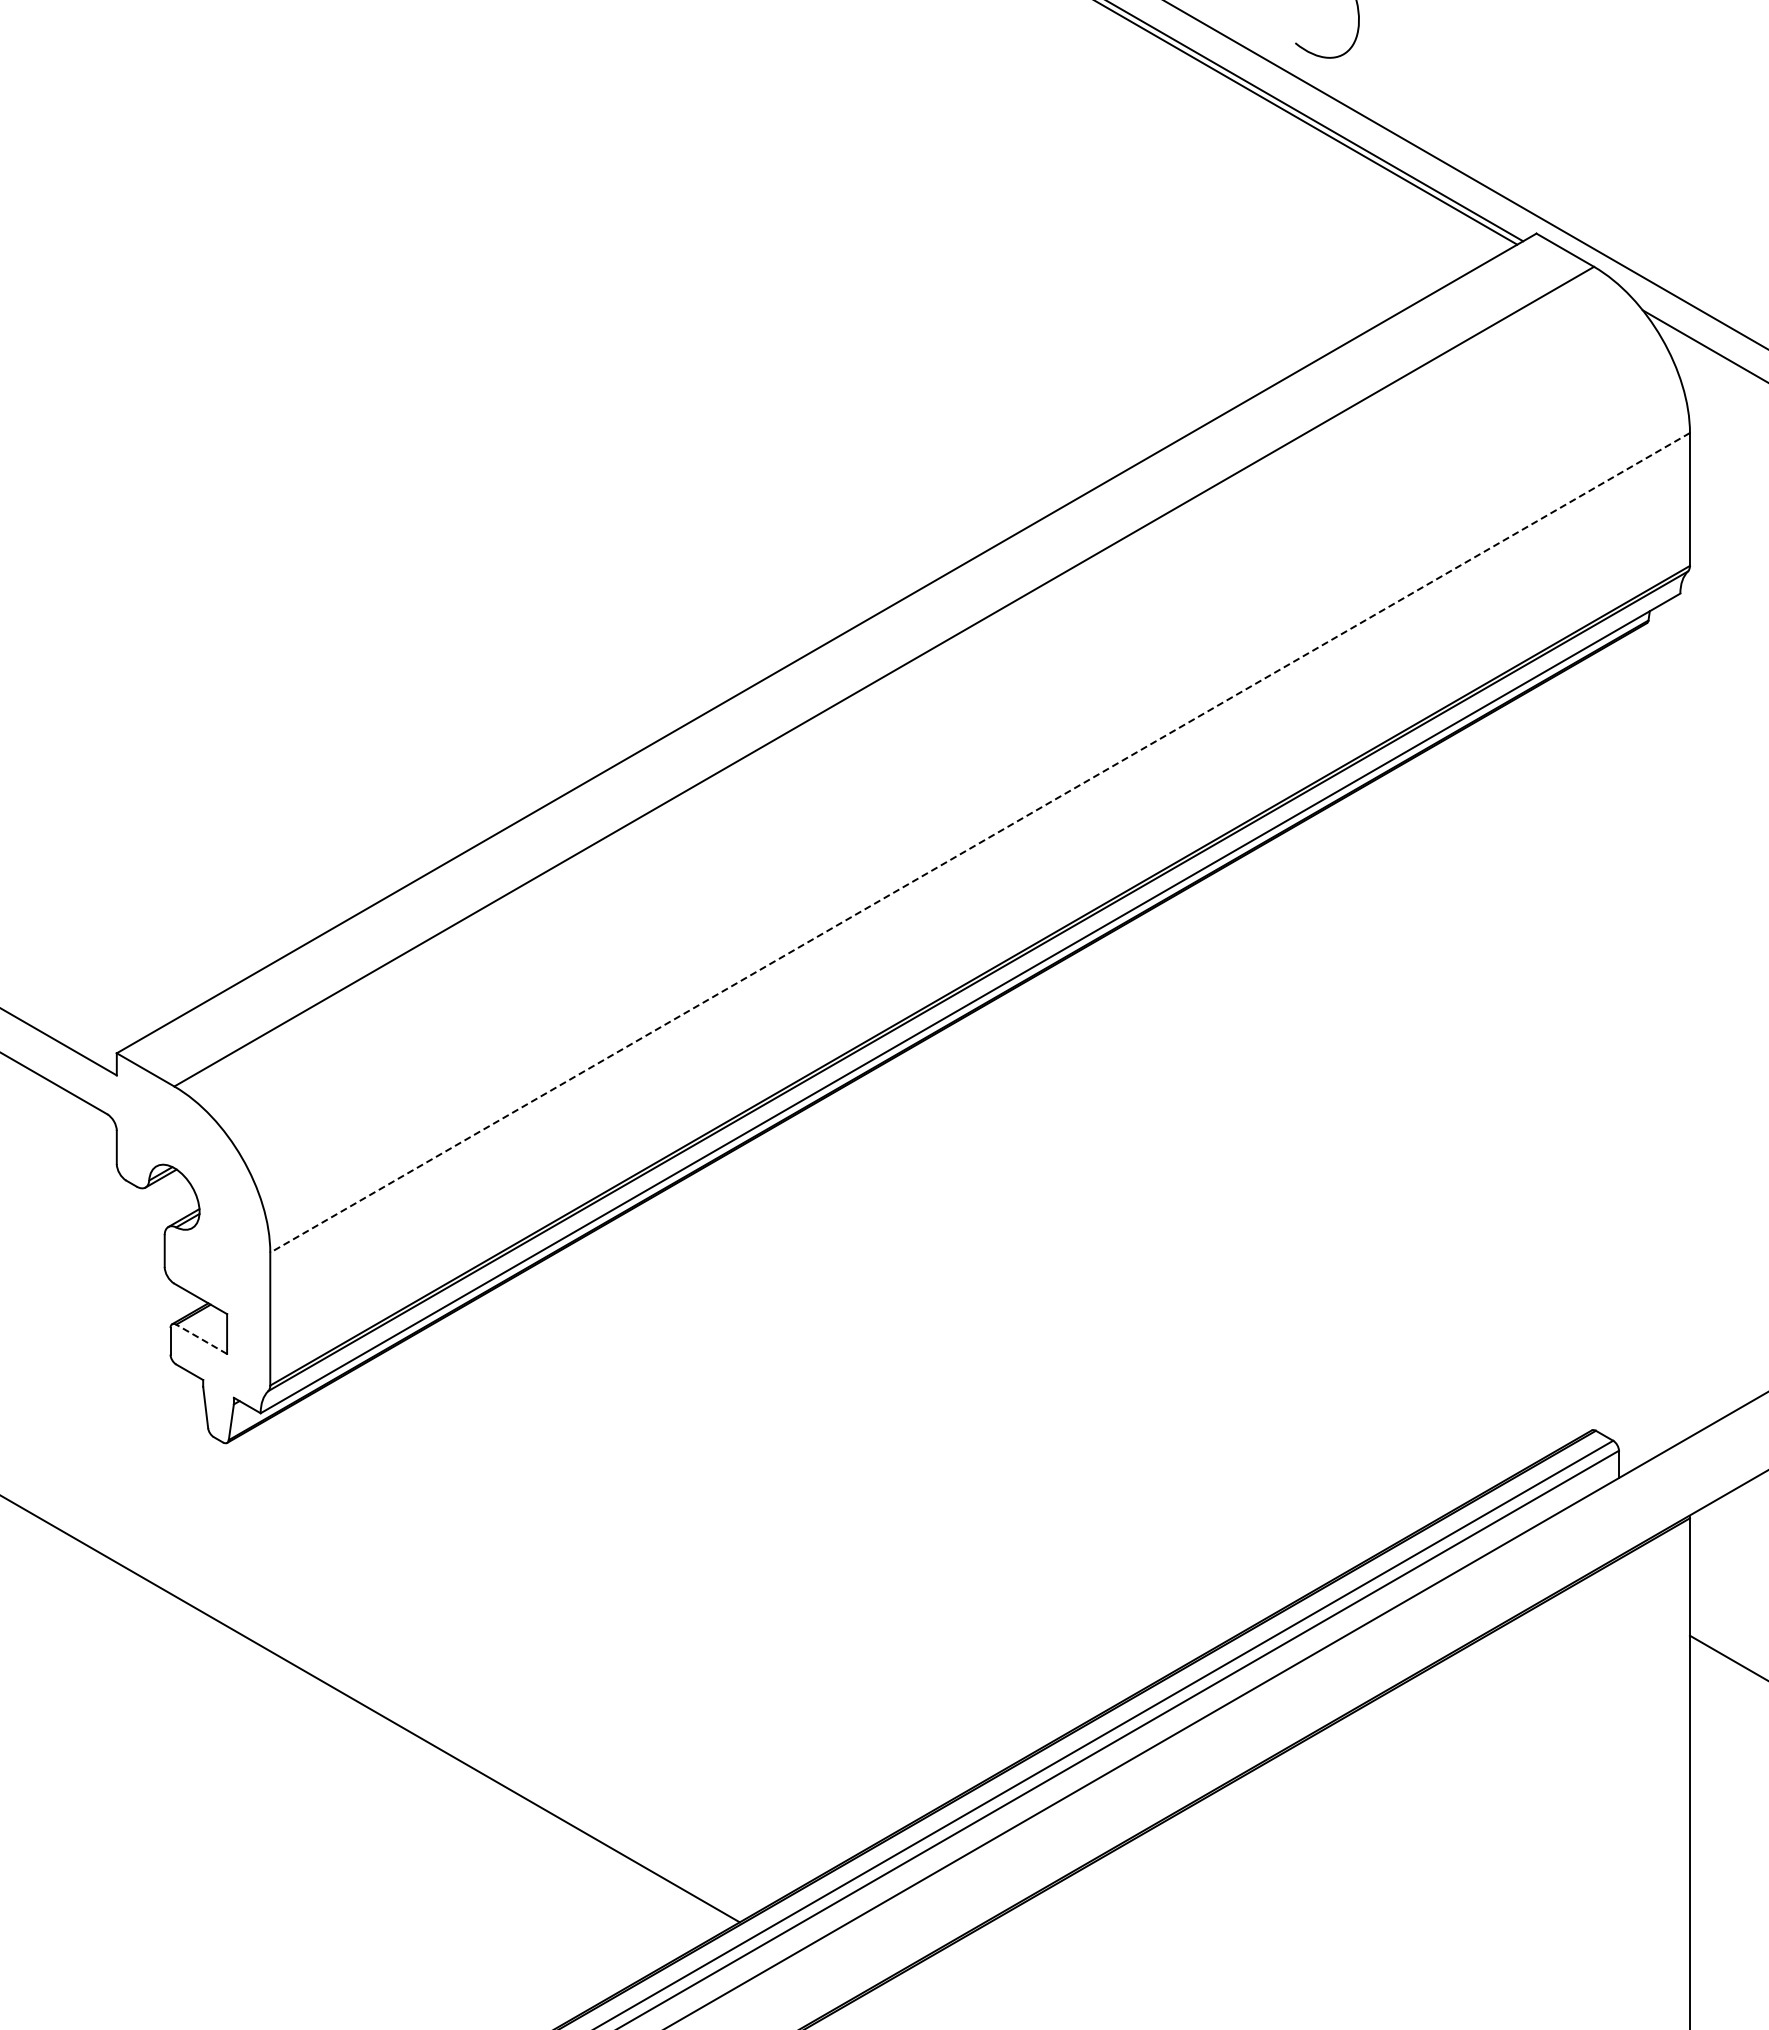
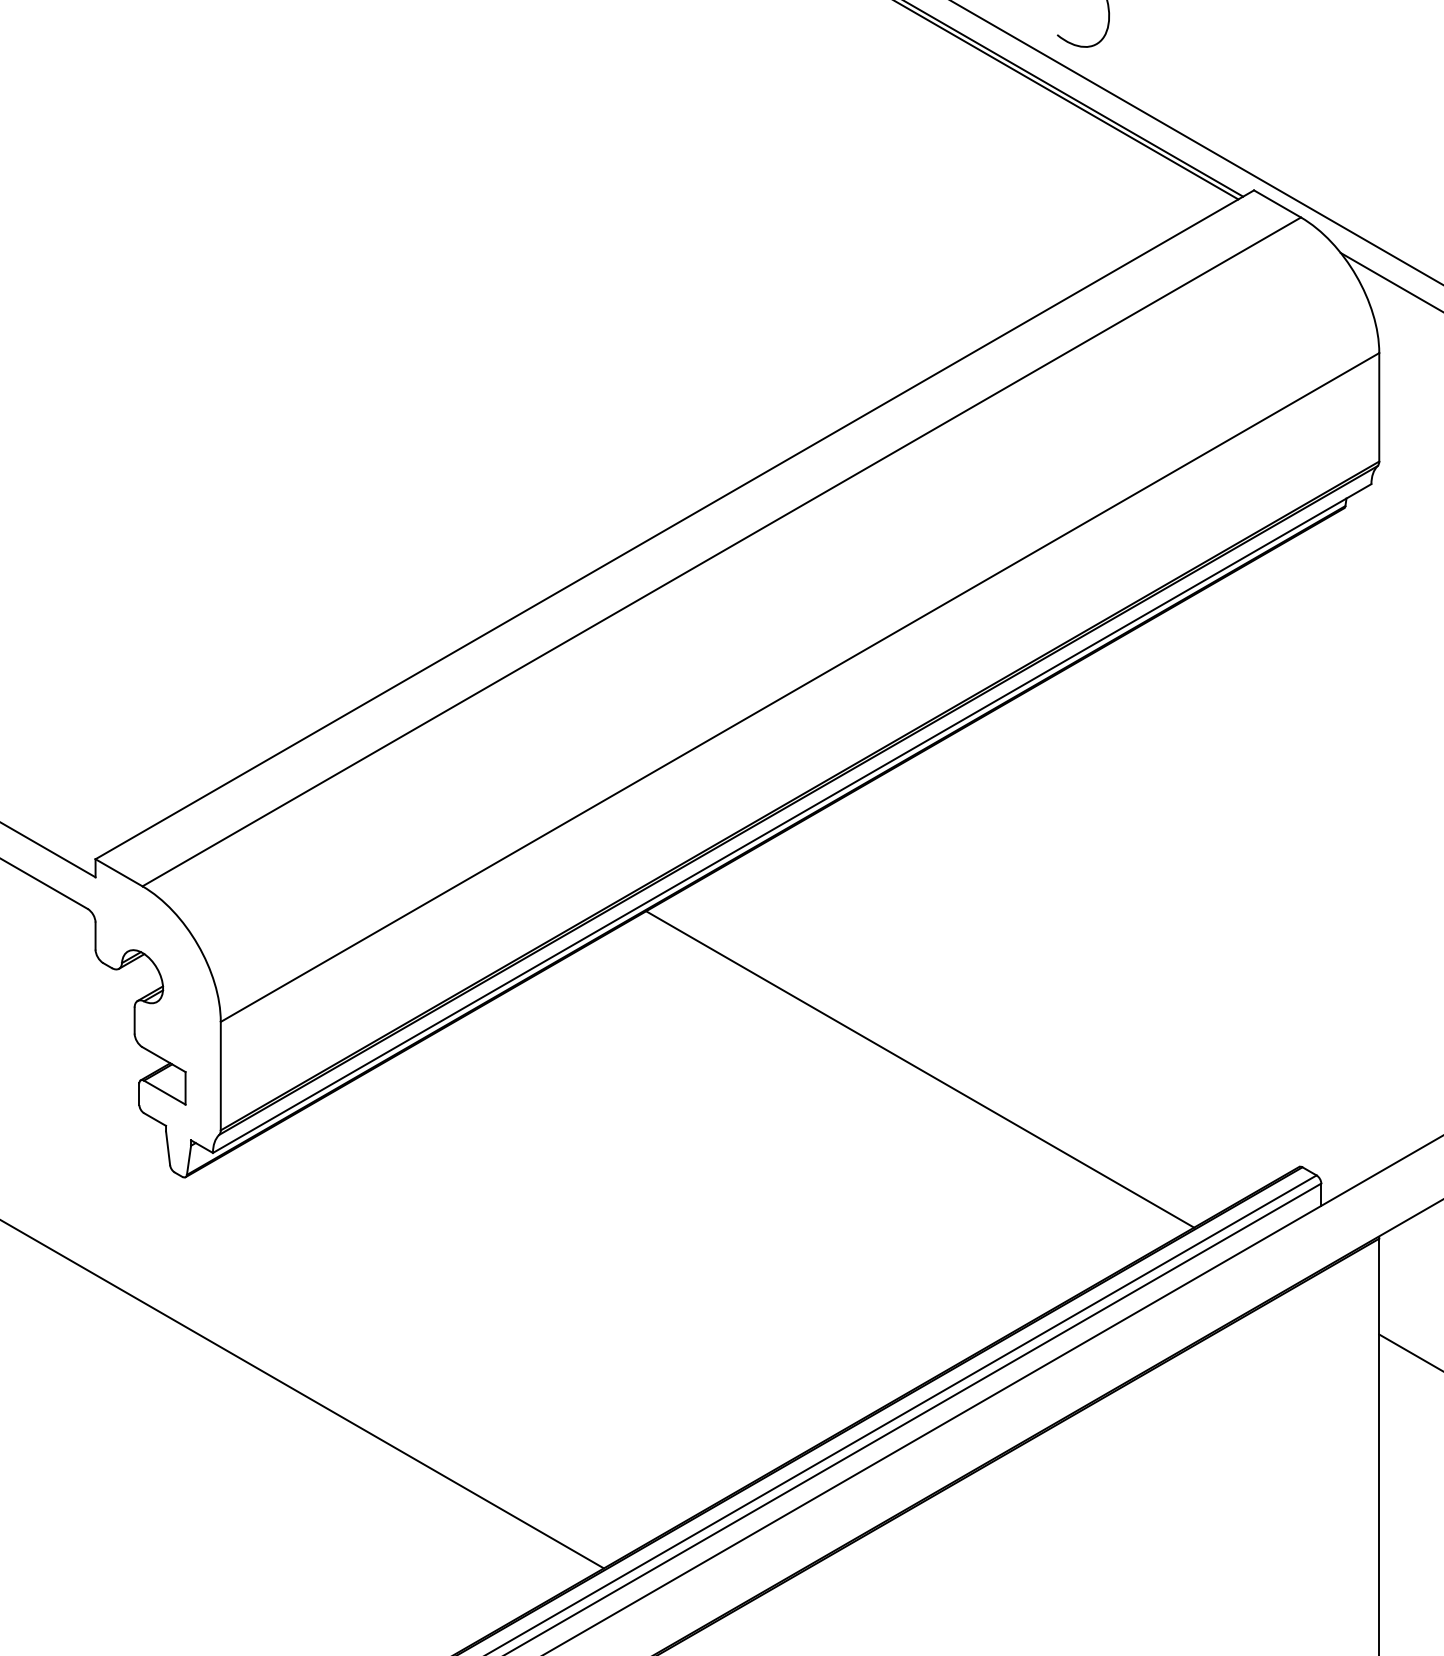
line: (980, 842) -> (800, 687), dashed -> solid
line: (1127, 1310) -> (920, 1069), added
line: (201, 1339) -> (164, 1092), dashed -> solid

